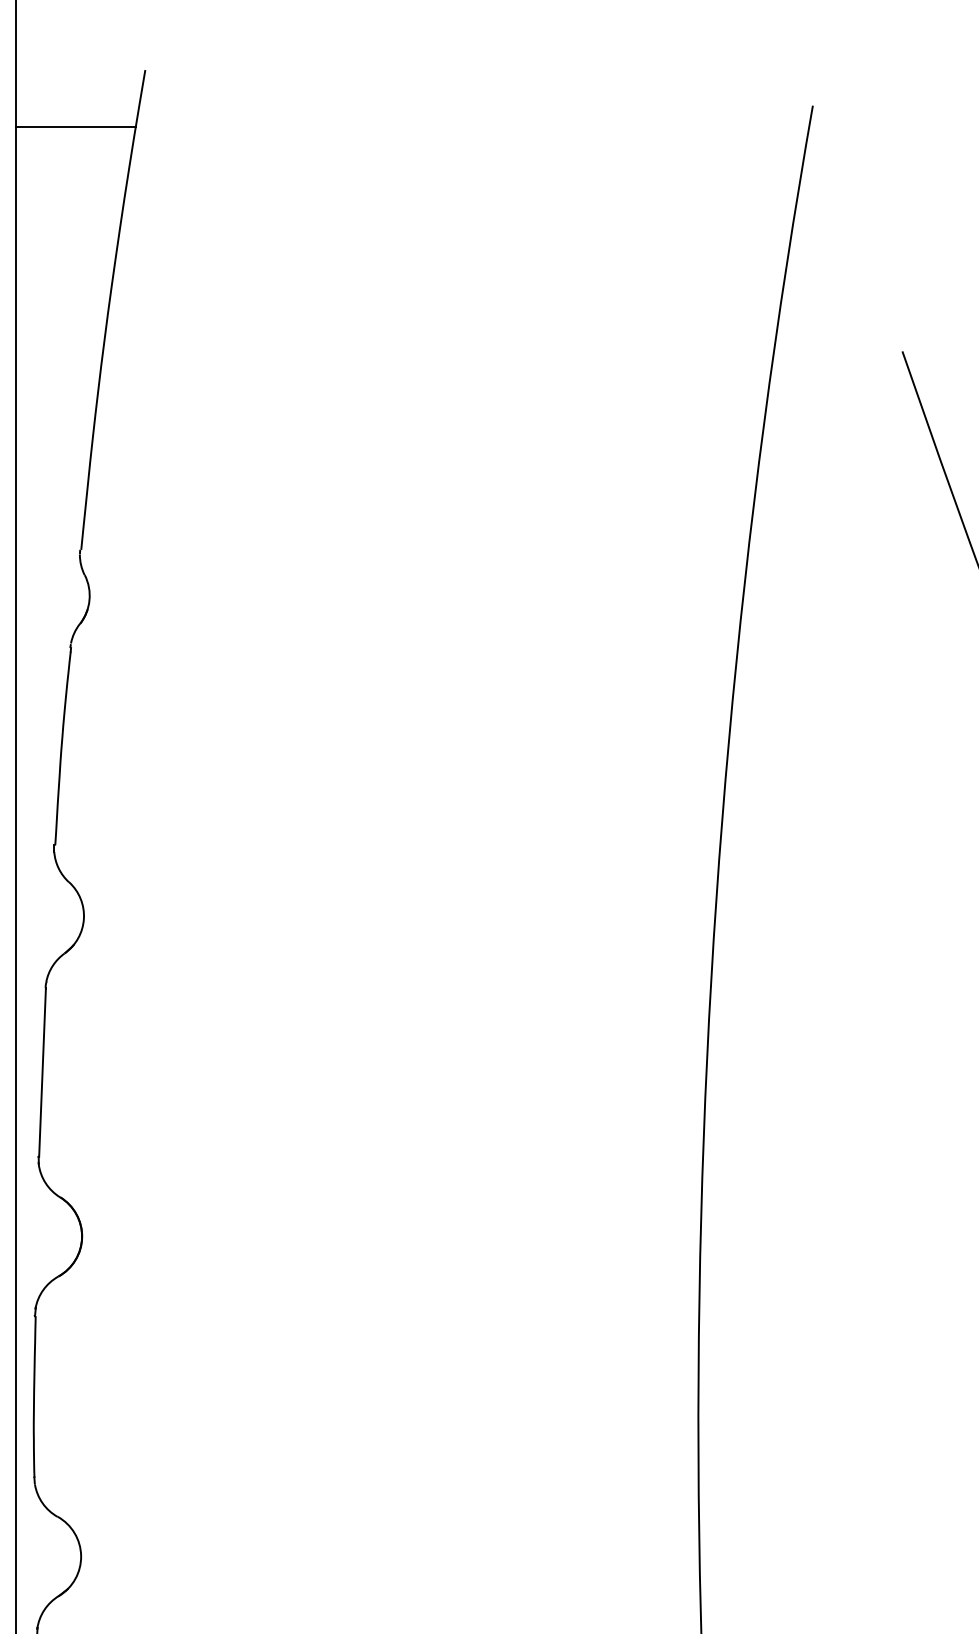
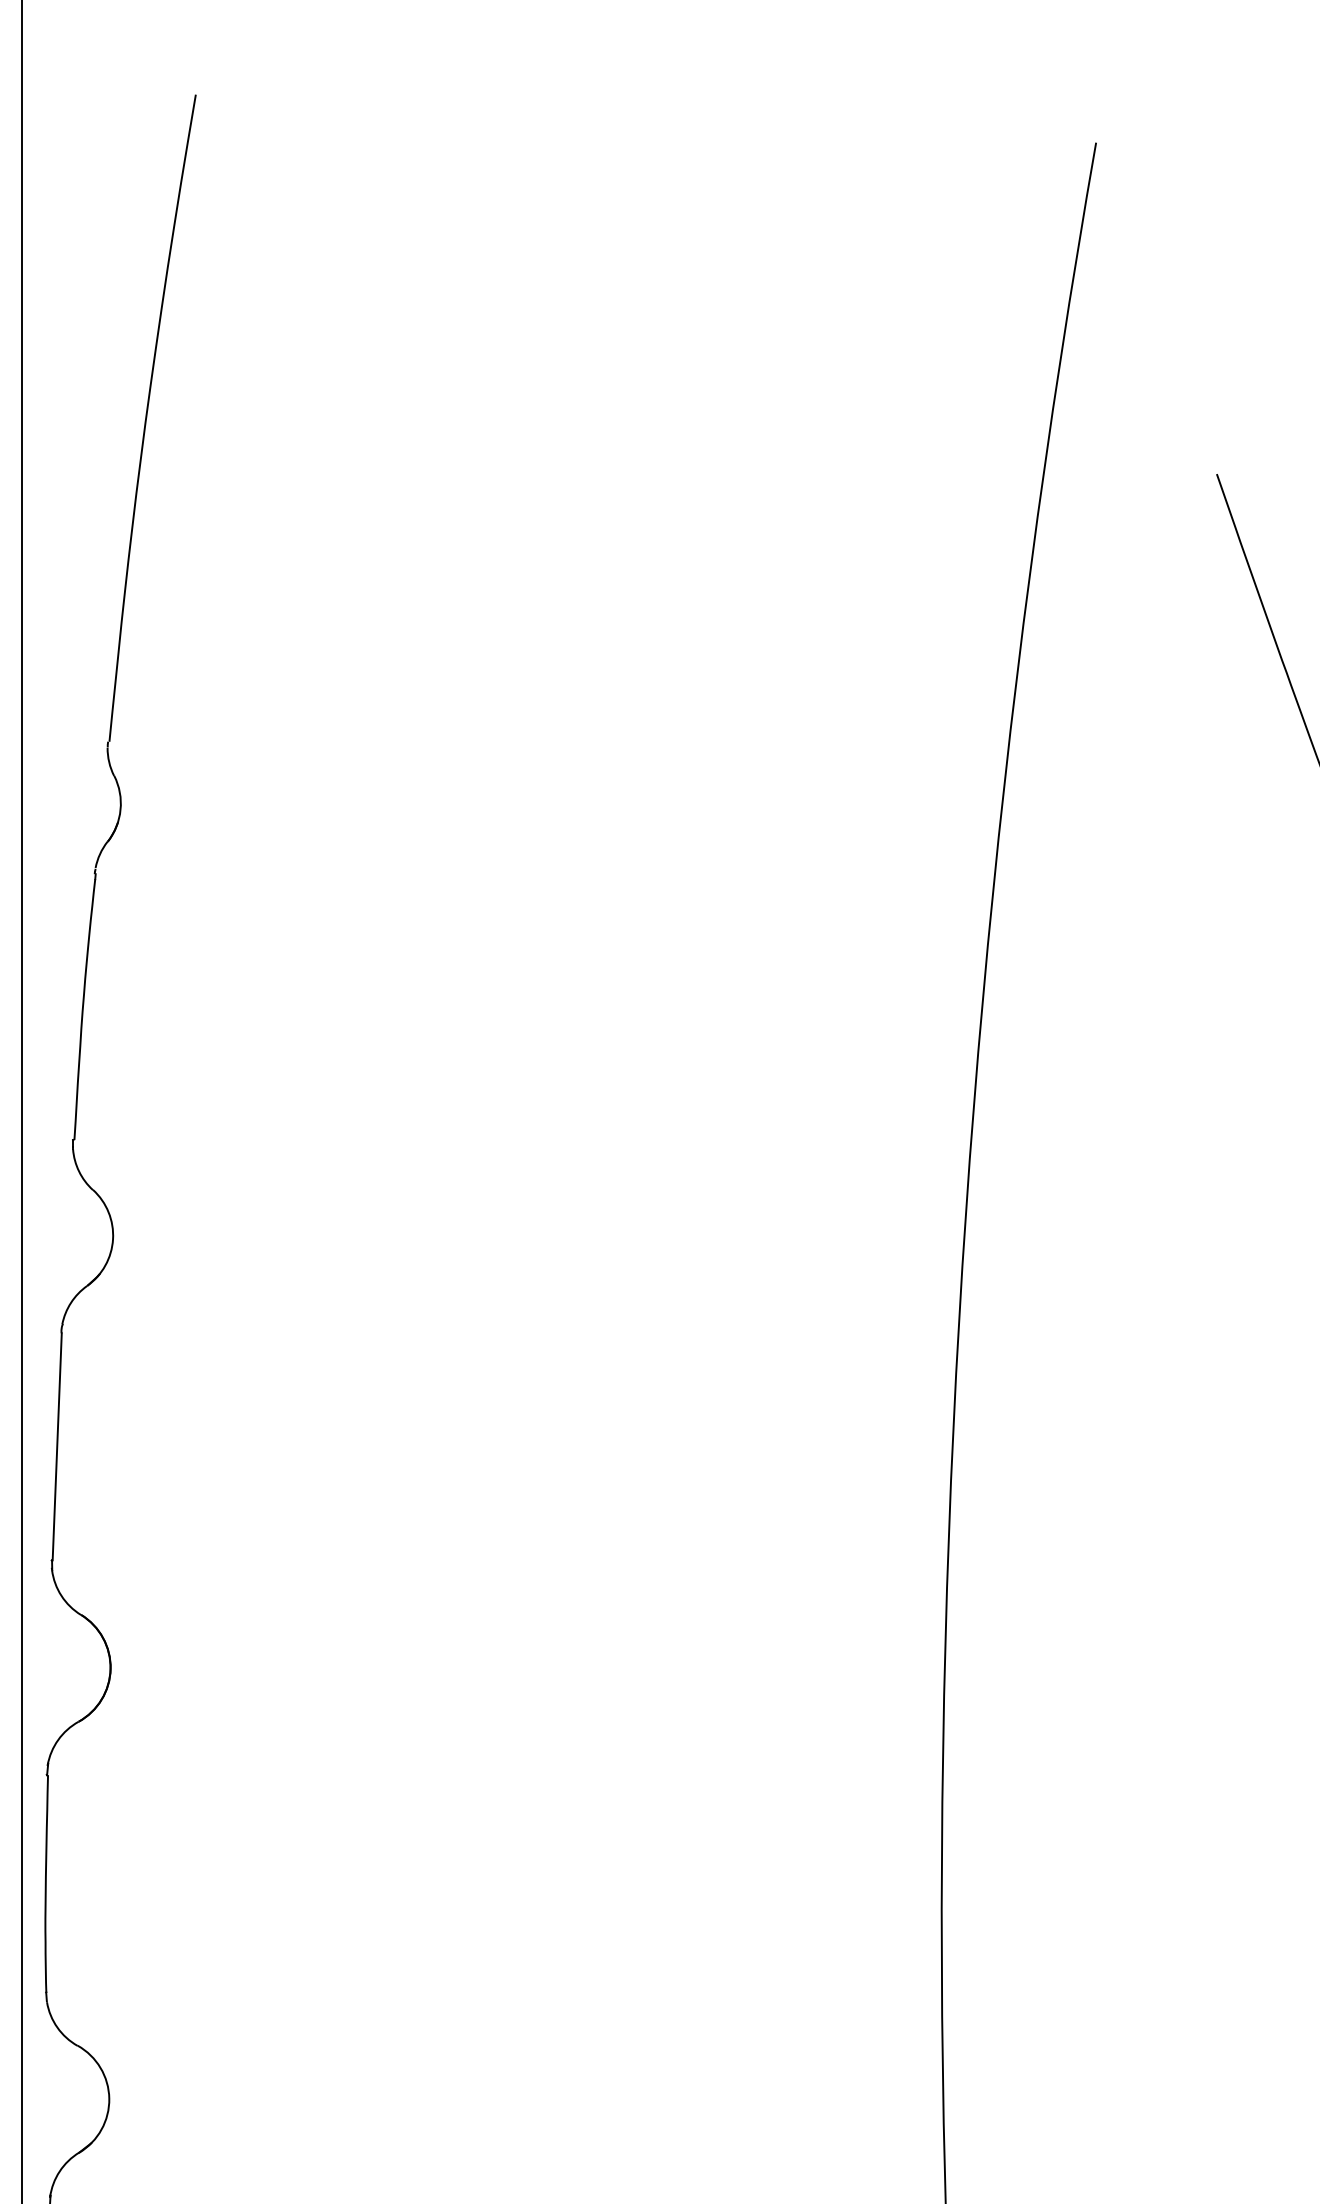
line: (76, 127) -> (103, 172), removed

